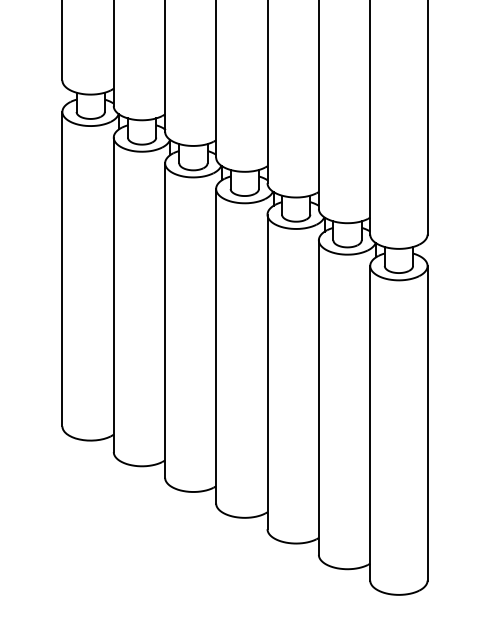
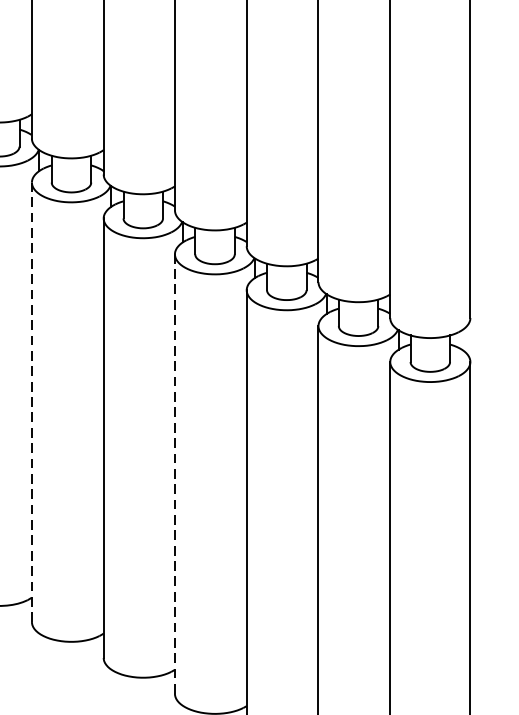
line: (113, 294) -> (31, 401), solid -> dashed
line: (216, 345) -> (175, 473), solid -> dashed

